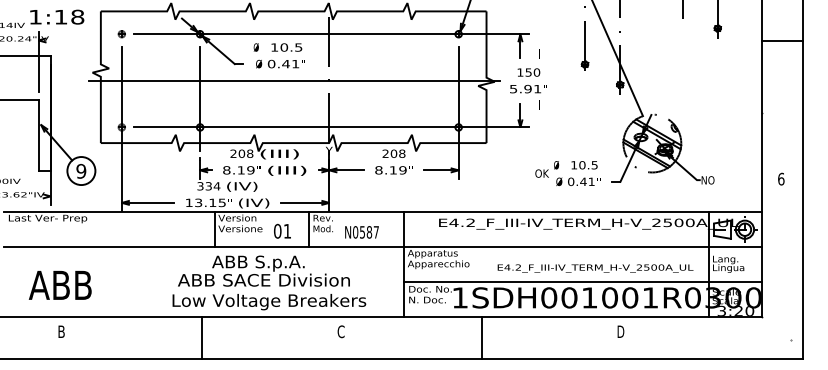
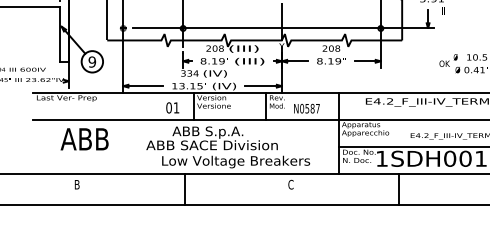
text: (282, 230) -> (172, 107), moved
text: (263, 270) -> (211, 137), moved
text: (59, 285) -> (84, 139), moved

